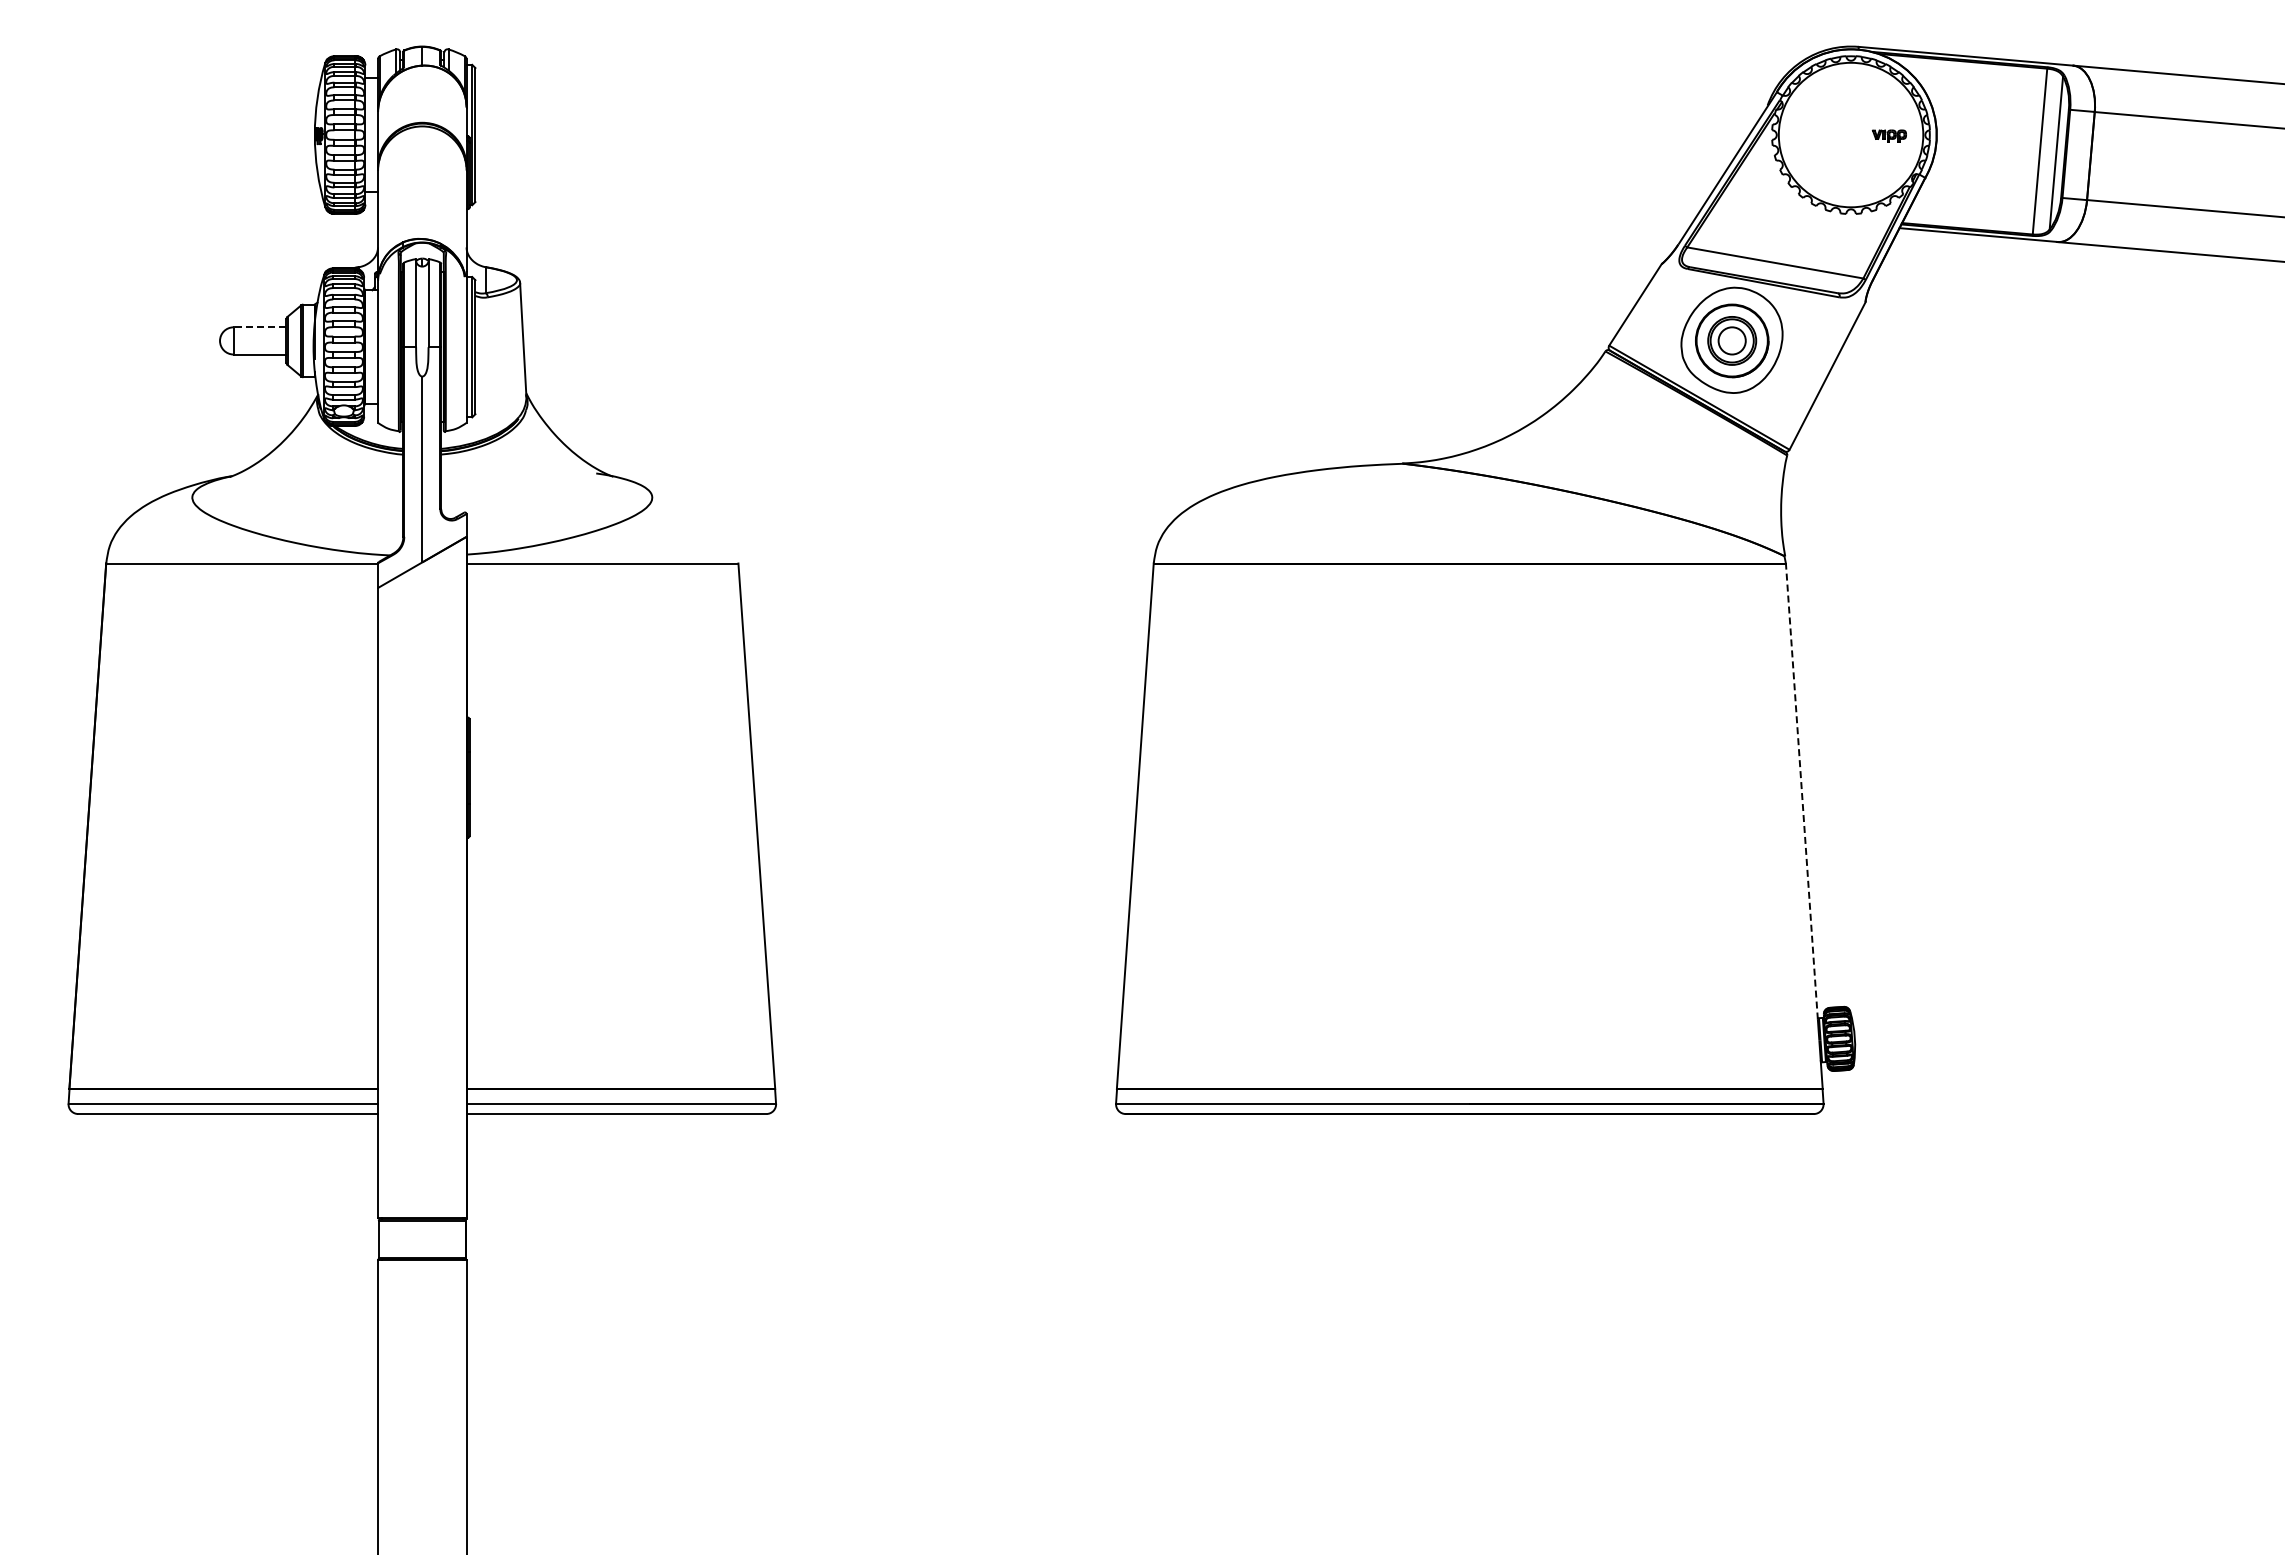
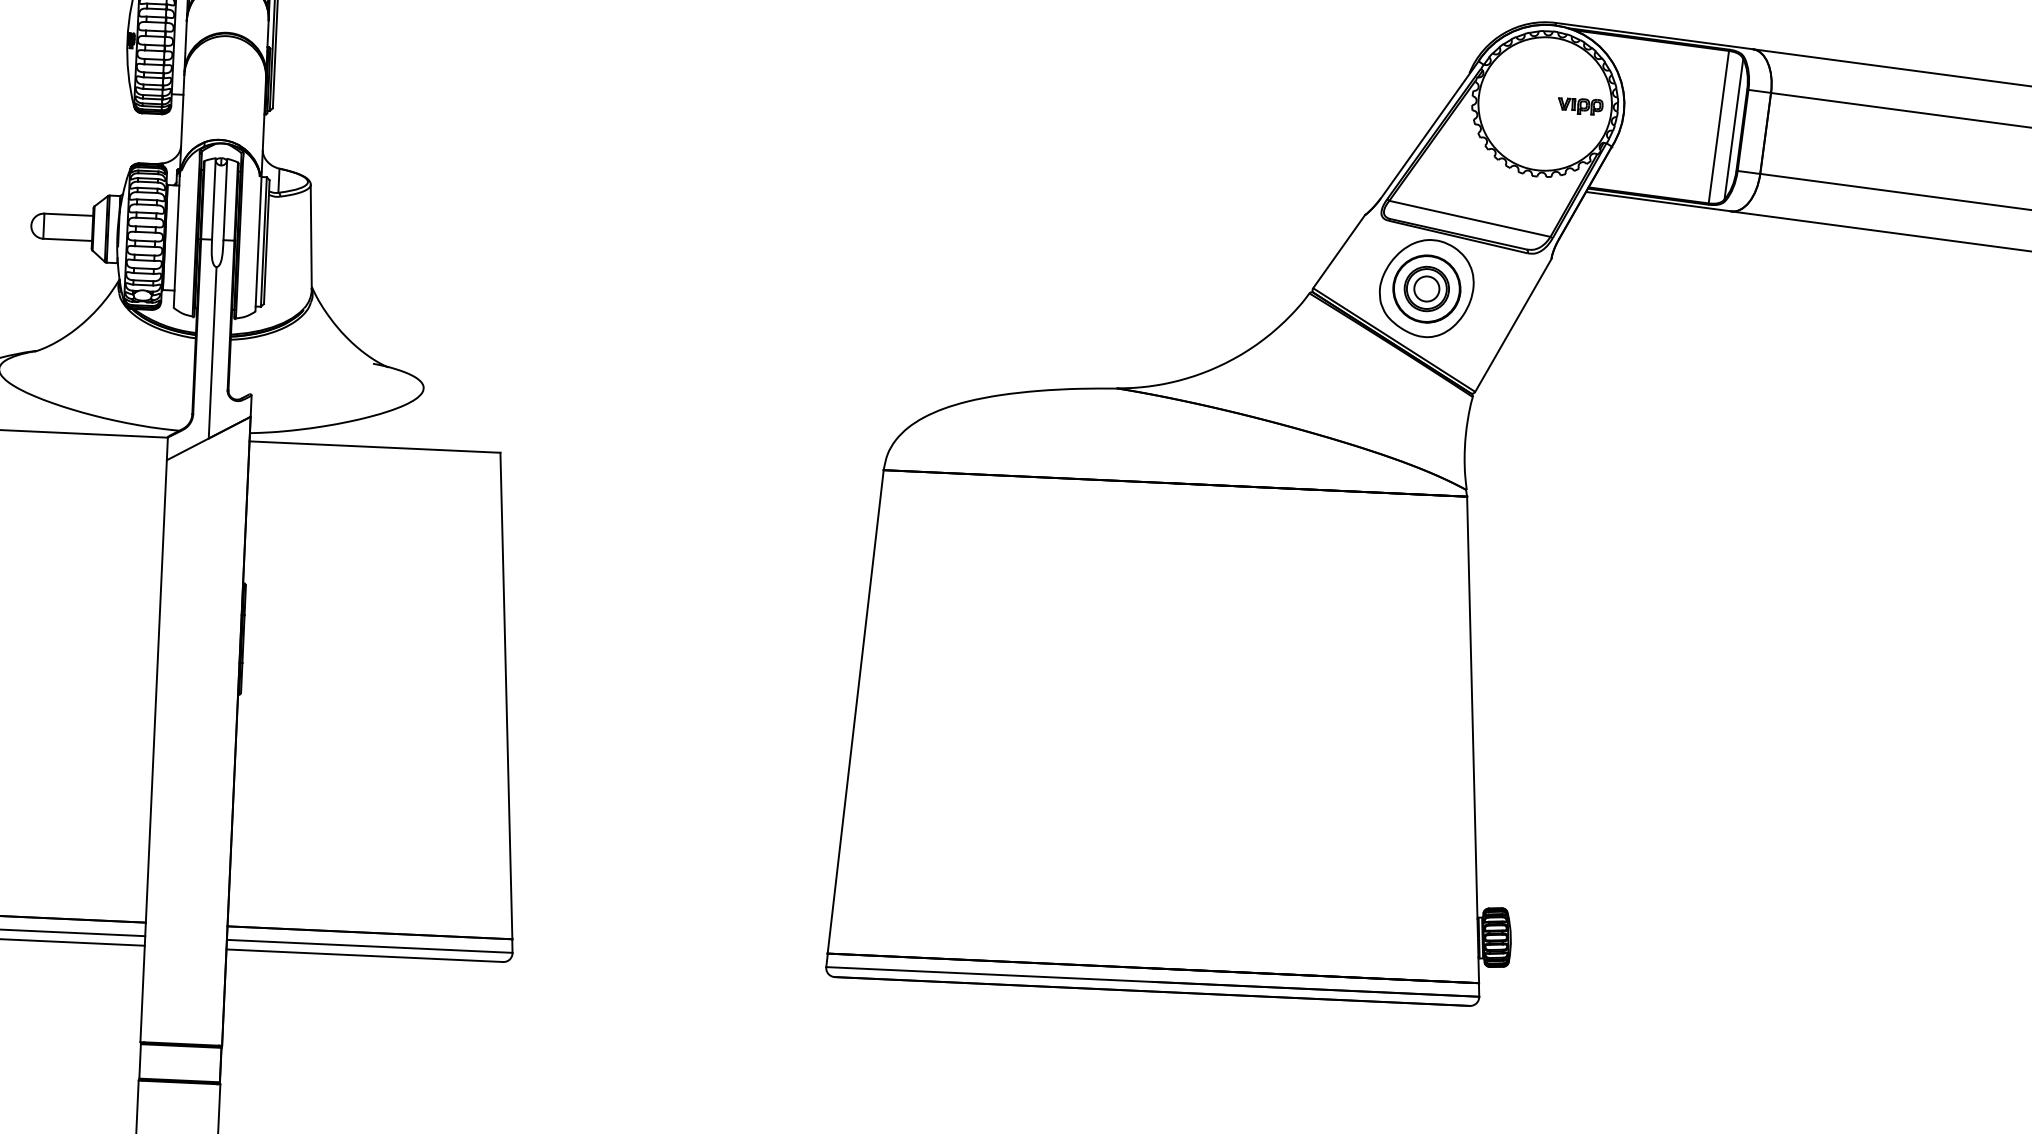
part: (1889, 135) -> (1580, 106), size x1.43
line: (259, 327) -> (68, 214), dashed -> solid
line: (1801, 791) -> (1471, 707), dashed -> solid

